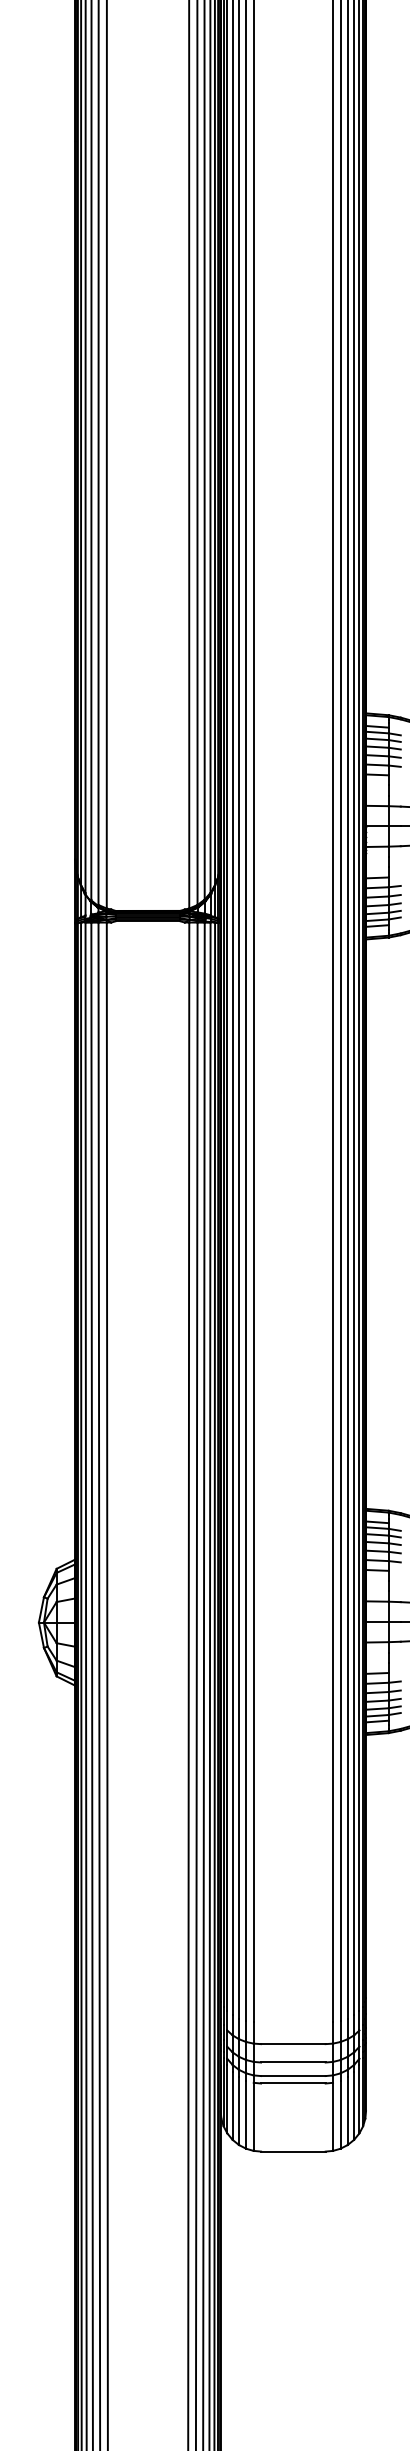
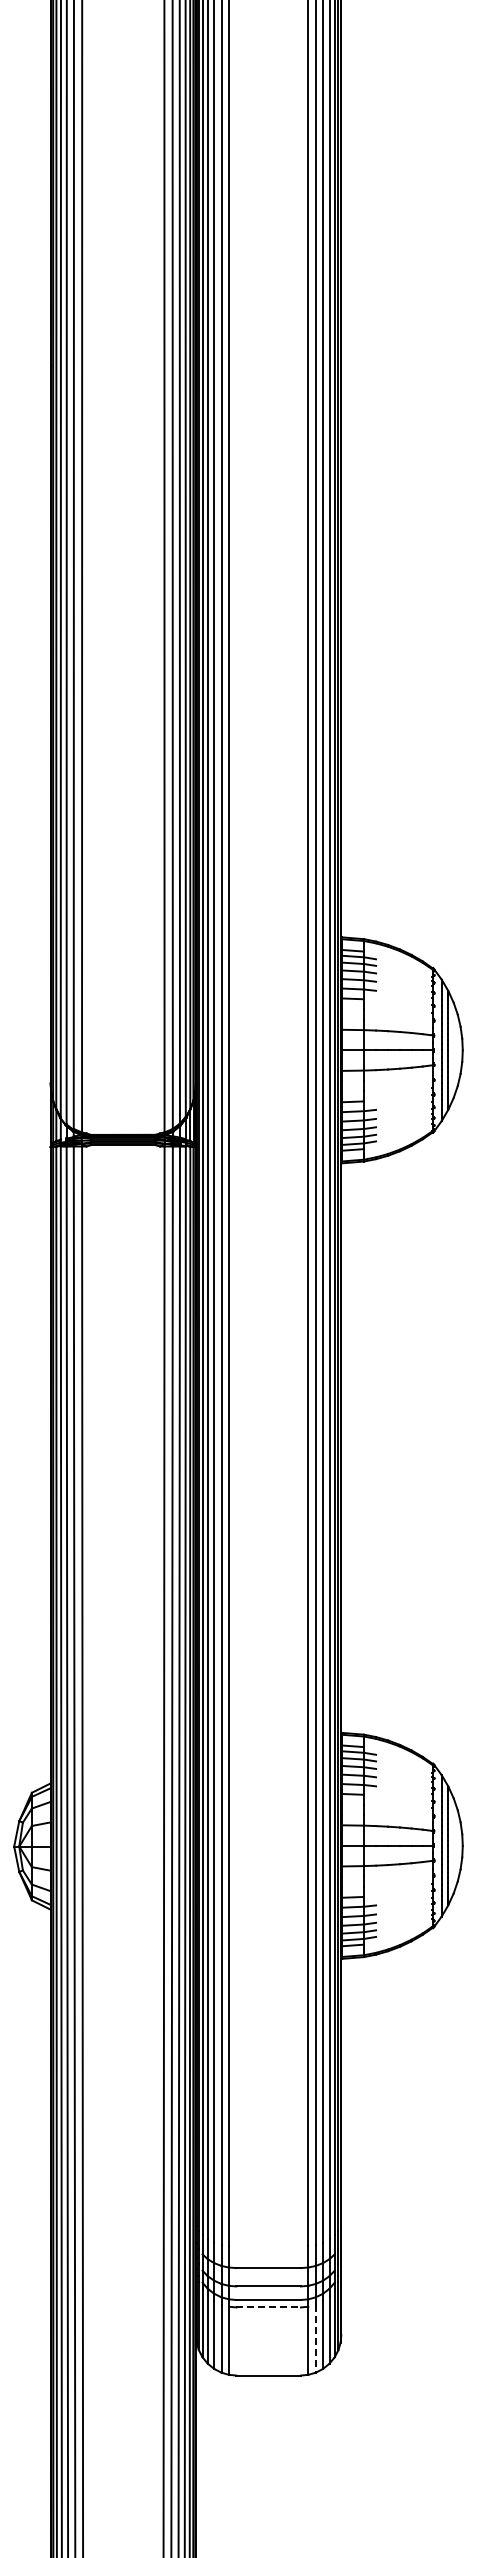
line: (294, 2083) -> (269, 2307), solid -> dashed
line: (340, 2114) -> (315, 2338), solid -> dashed

